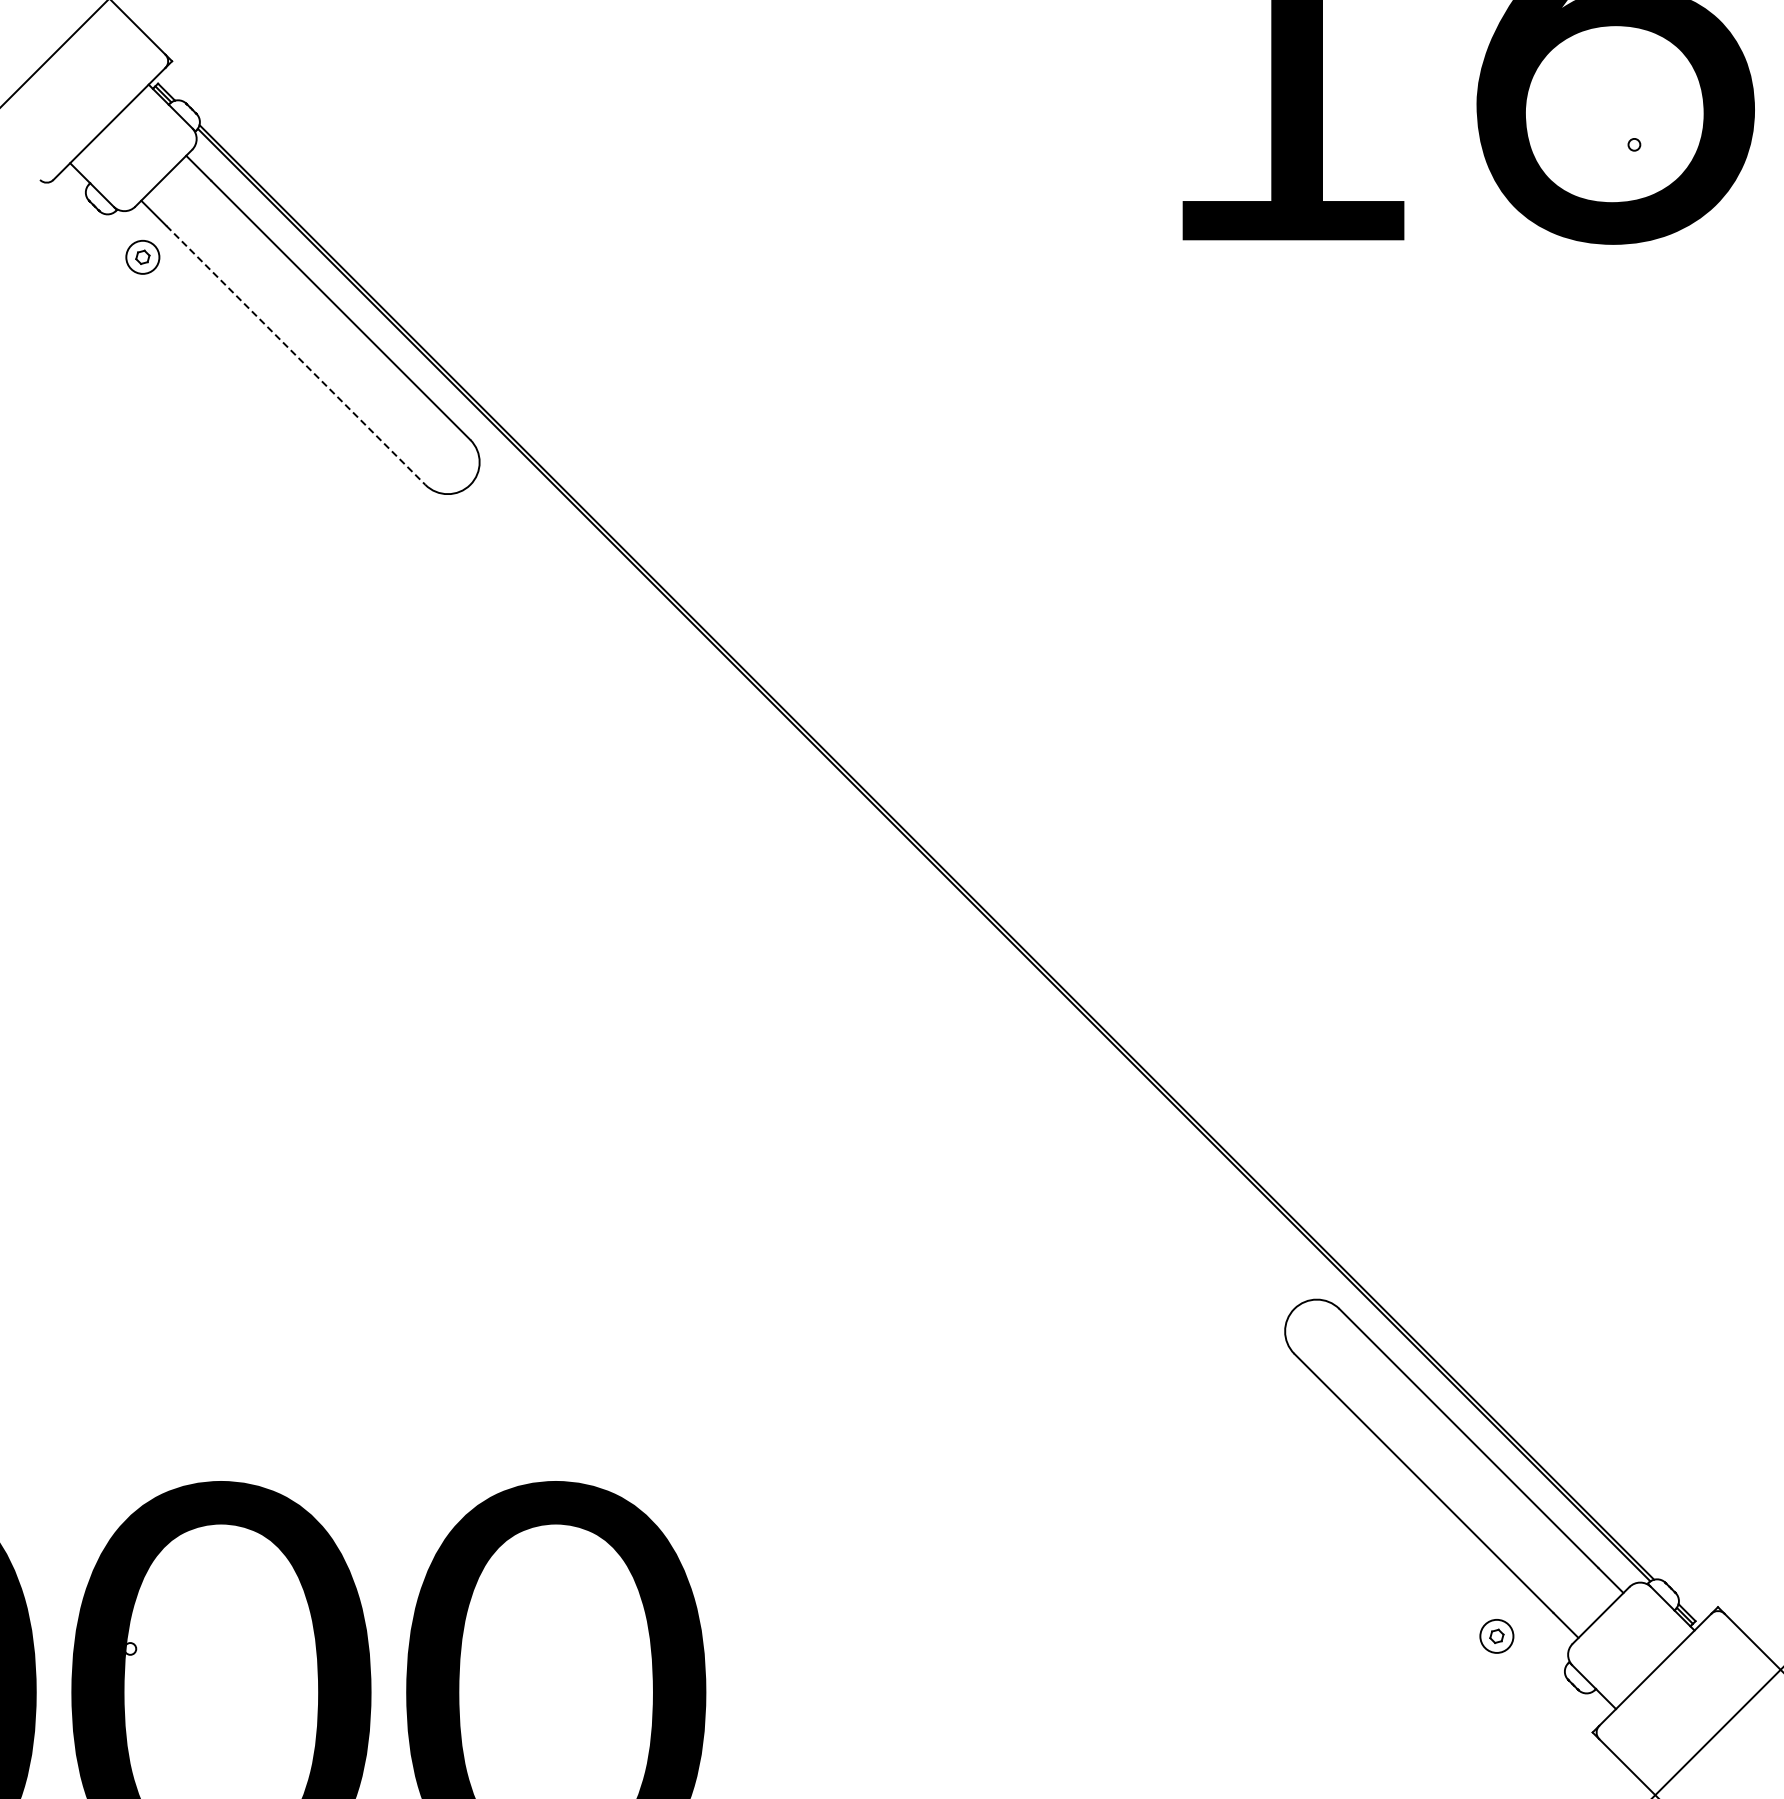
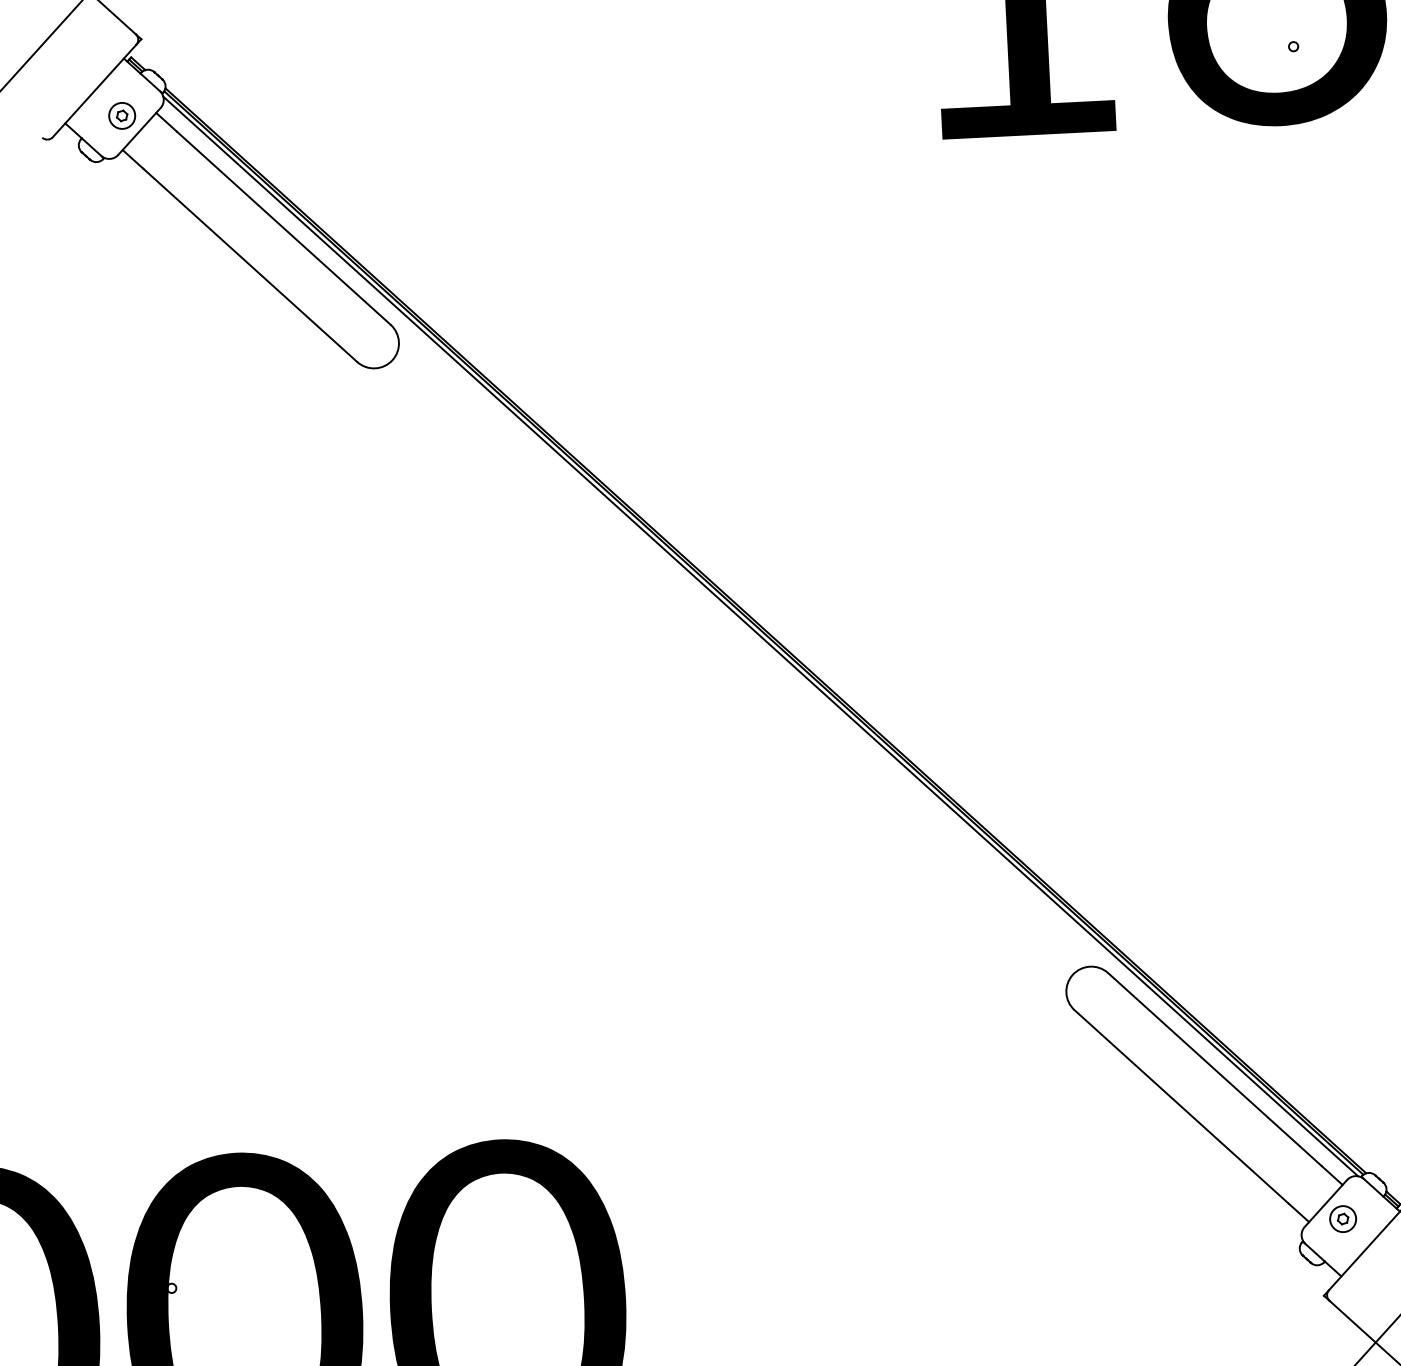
part: (142, 256) -> (121, 115), moved
line: (296, 355) -> (250, 265), dashed -> solid
line: (919, 858) -> (760, 635), added
part: (1496, 1636) -> (1342, 1219), moved

